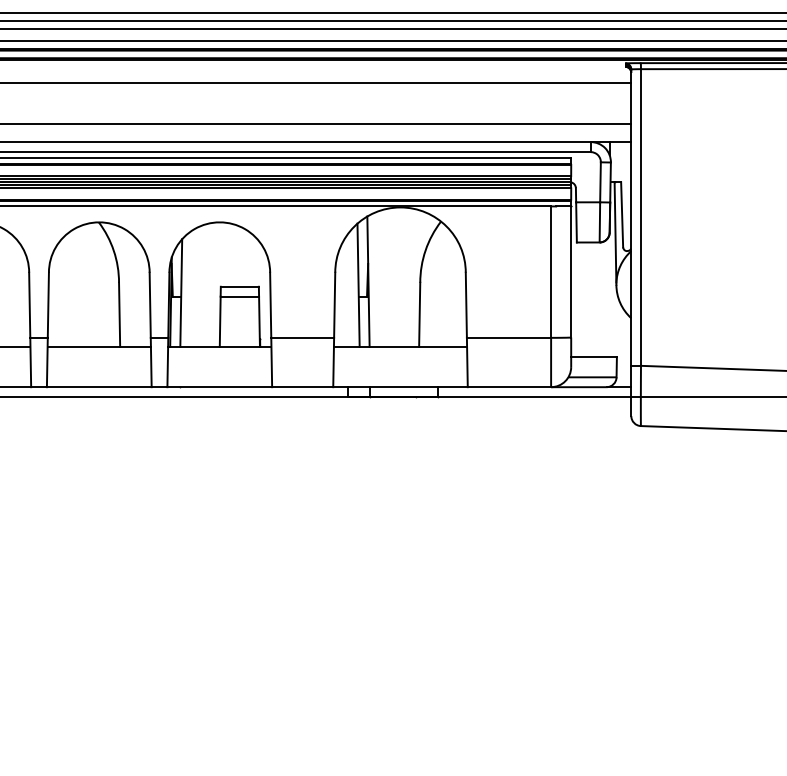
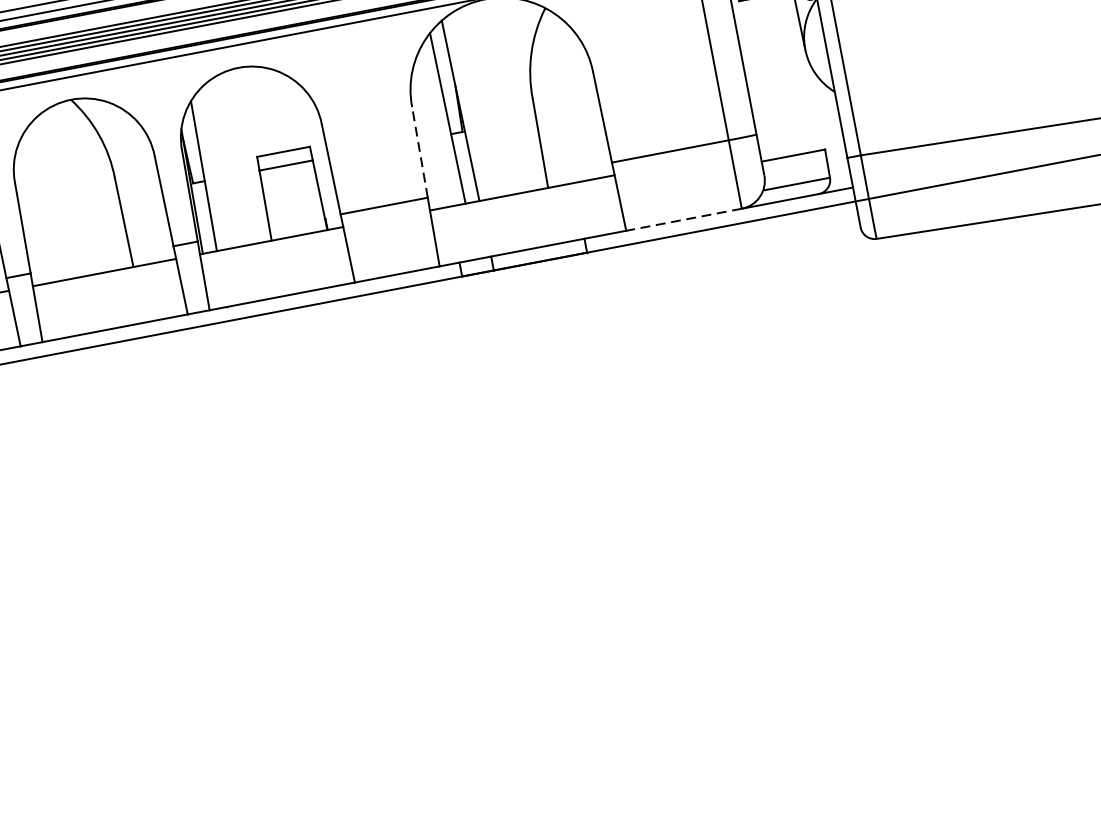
line: (334, 305) -> (419, 152), solid -> dashed
line: (509, 387) -> (684, 220), solid -> dashed

